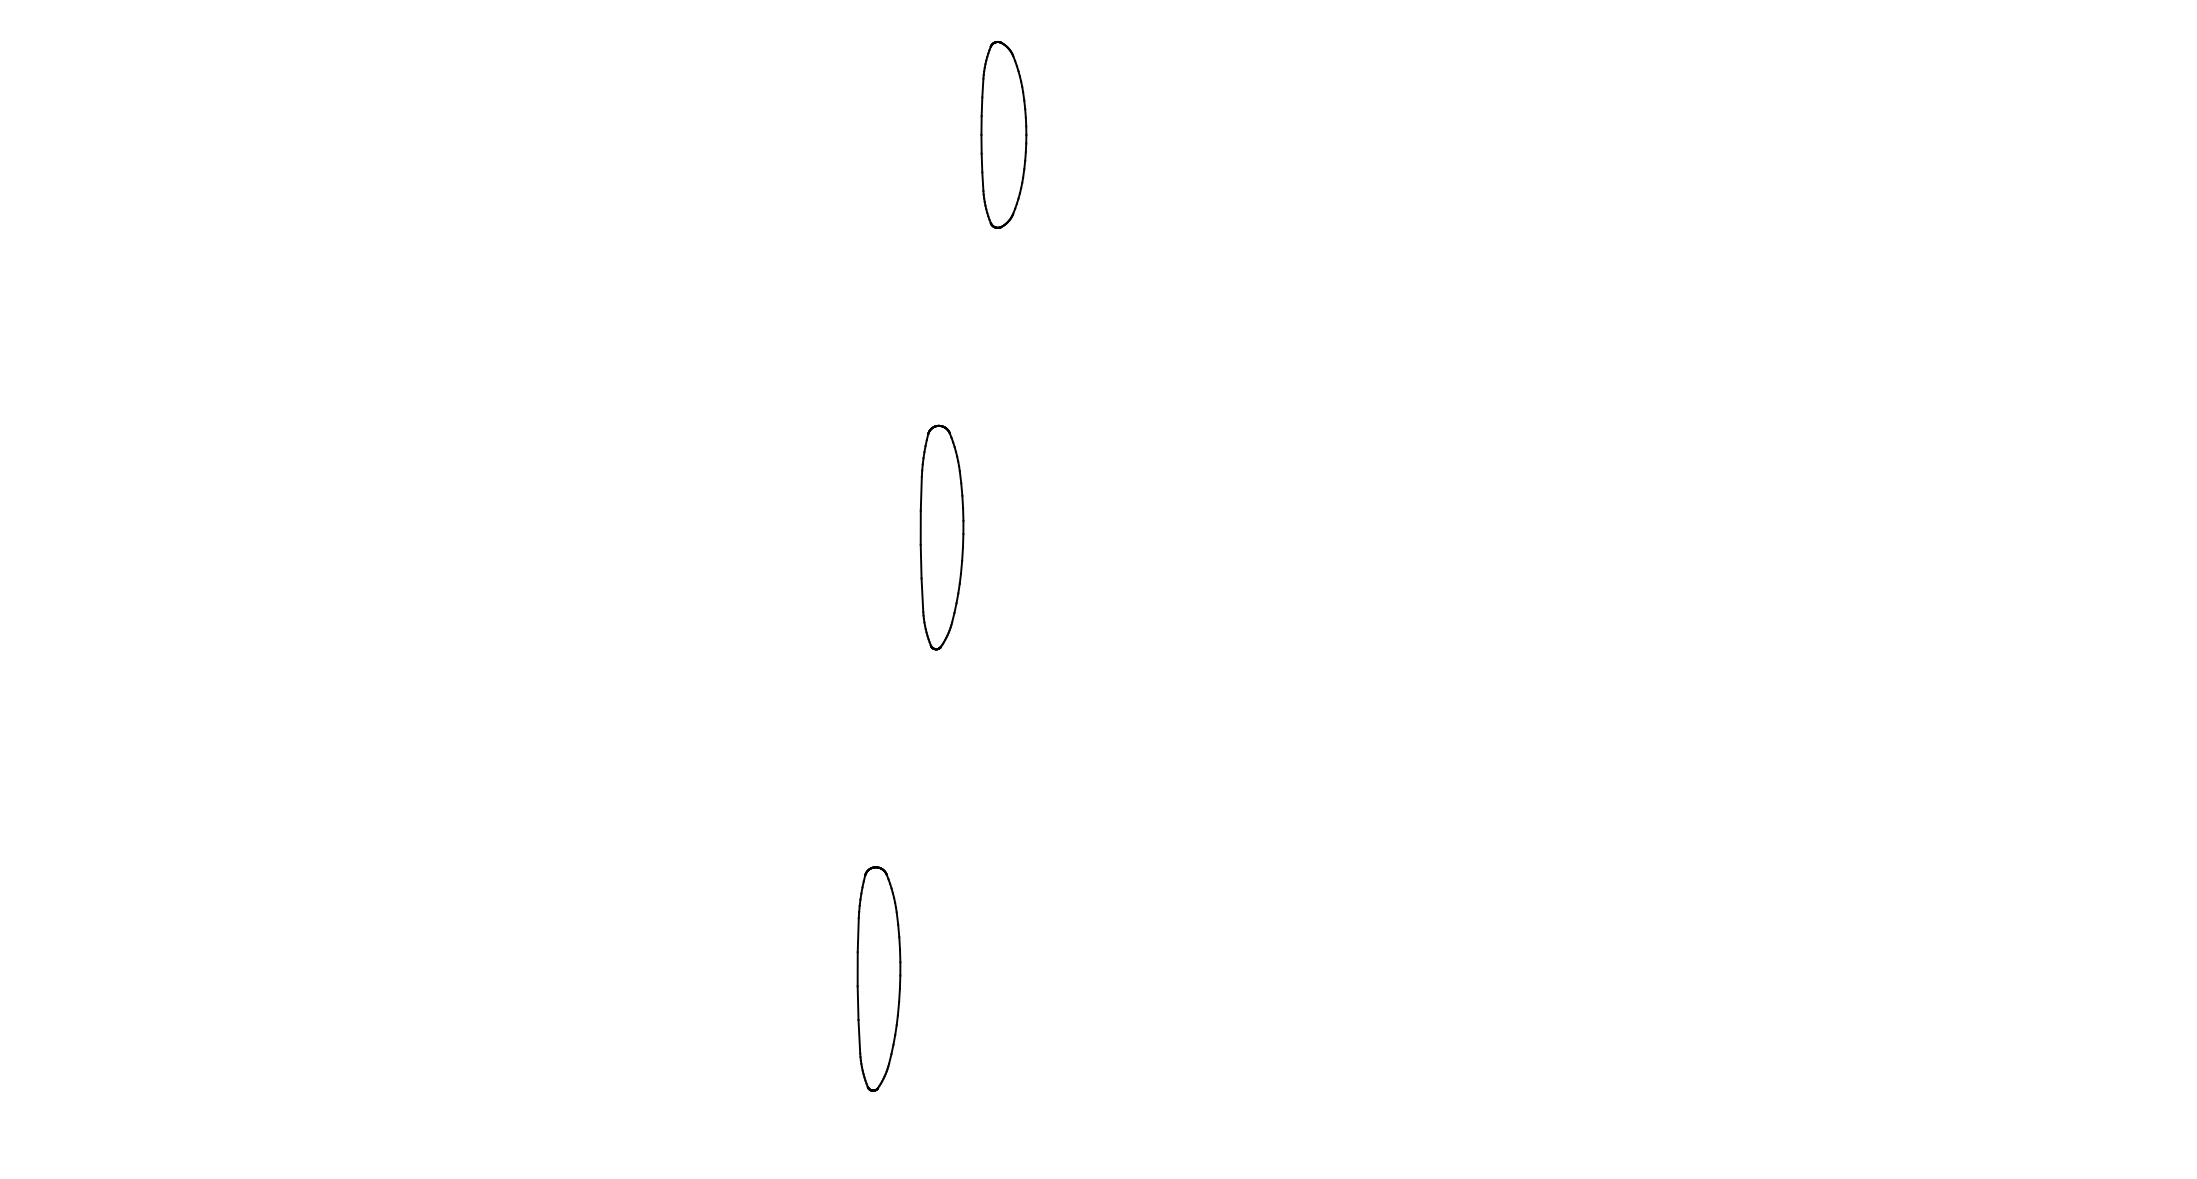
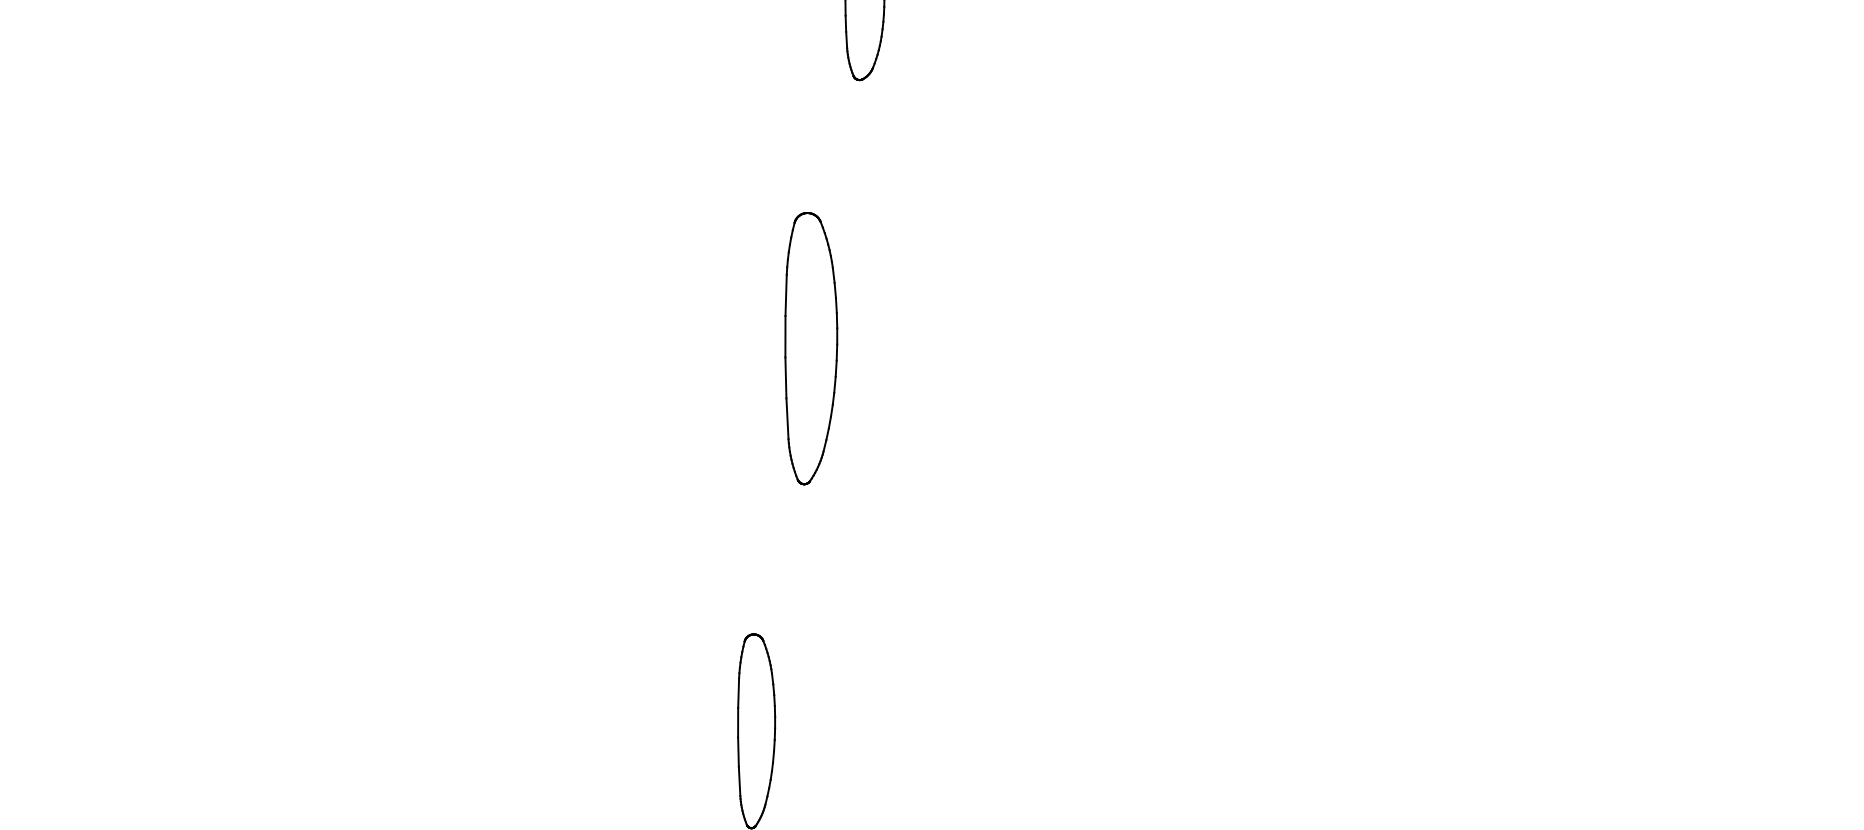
part: (941, 537) -> (810, 348), size x1.4

